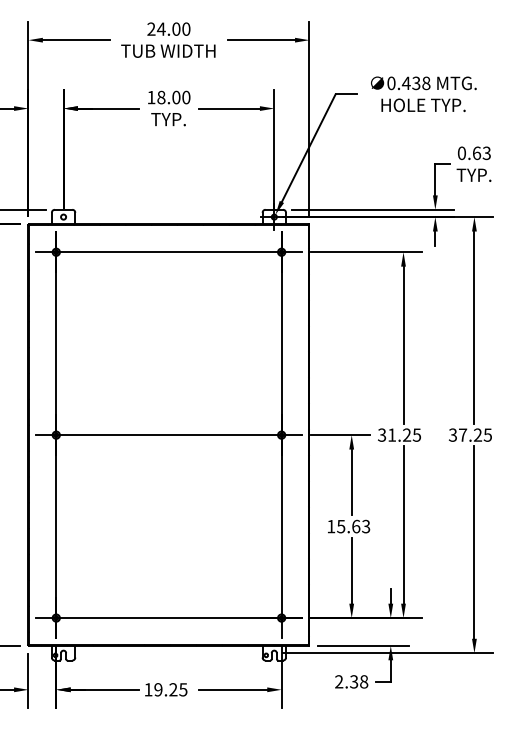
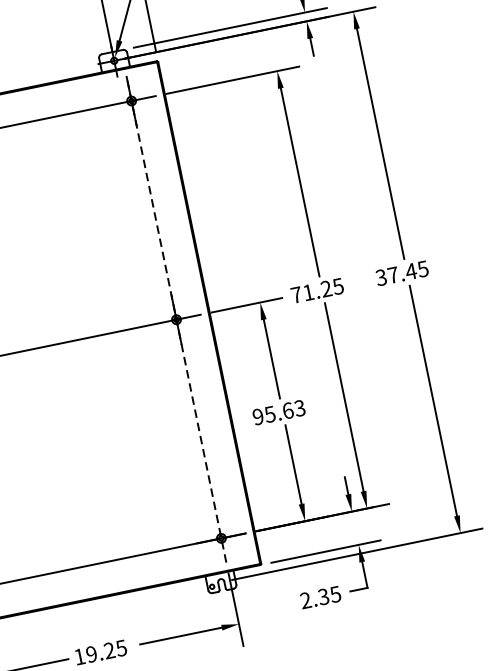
line: (281, 434) -> (176, 318), solid -> dashed
text: (382, 434) -> (296, 294), 31.25 -> 71.25
text: (477, 434) -> (410, 270), 37.25 -> 37.45
text: (331, 526) -> (258, 416), 15.63 -> 95.63
text: (364, 681) -> (336, 593), 2.38 -> 2.35

